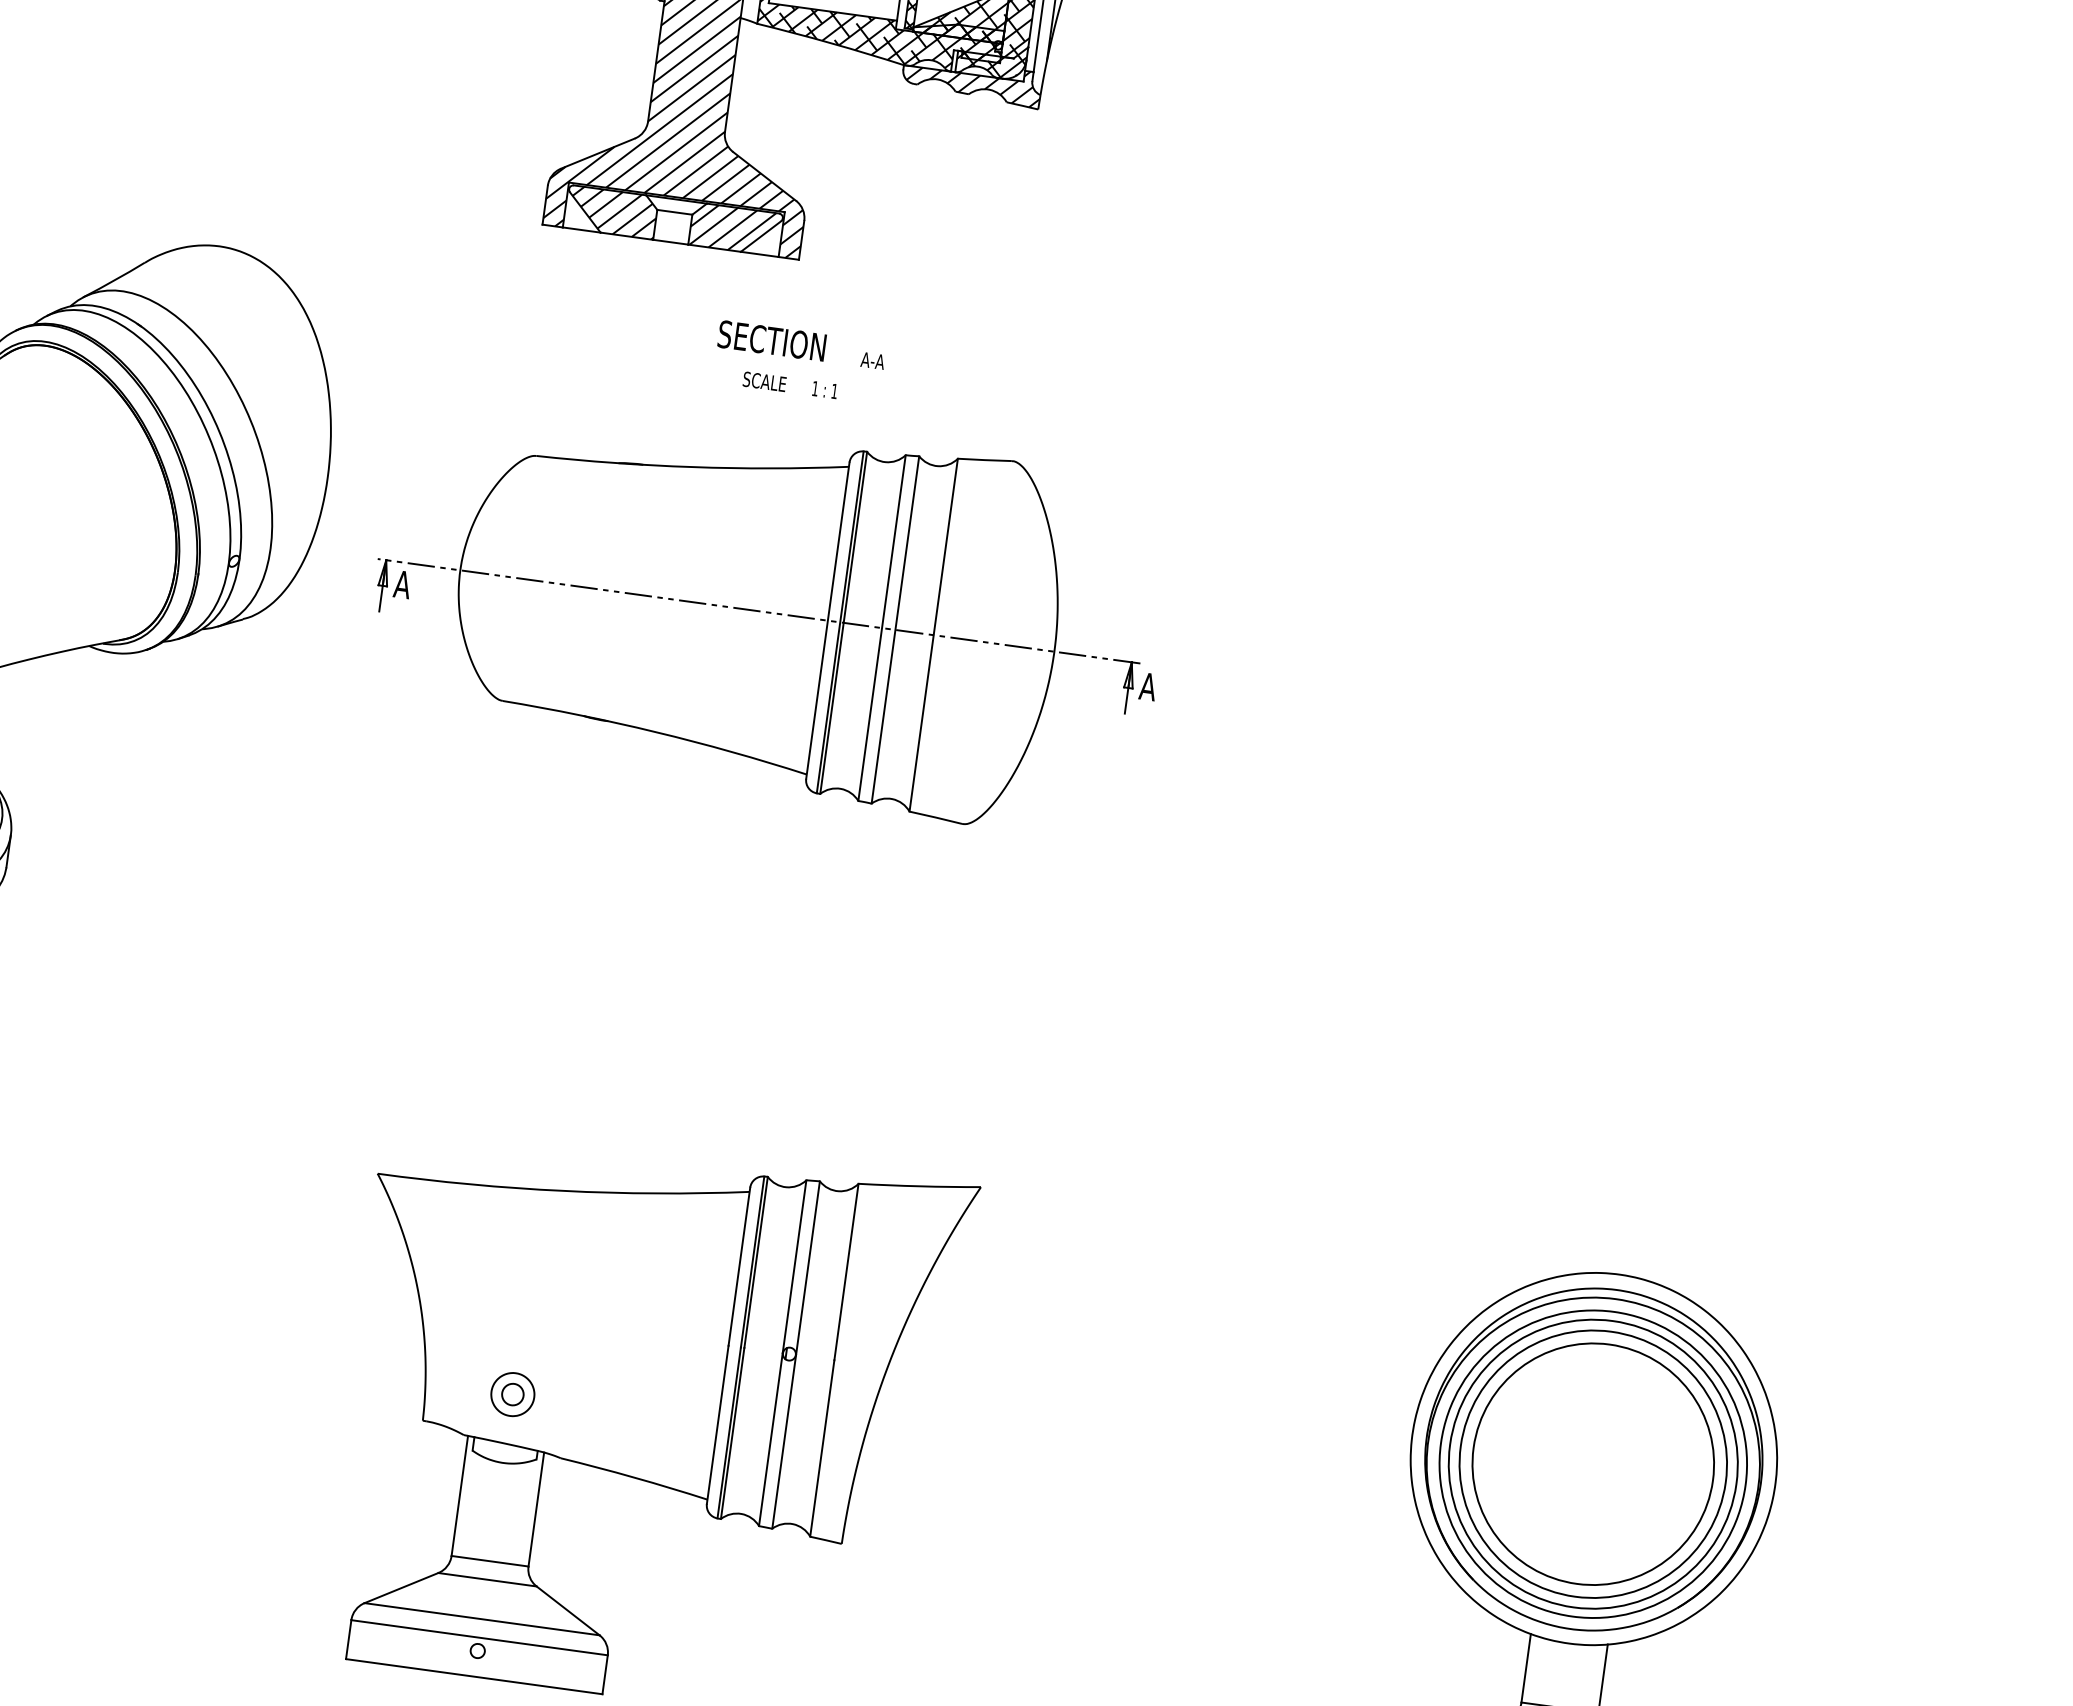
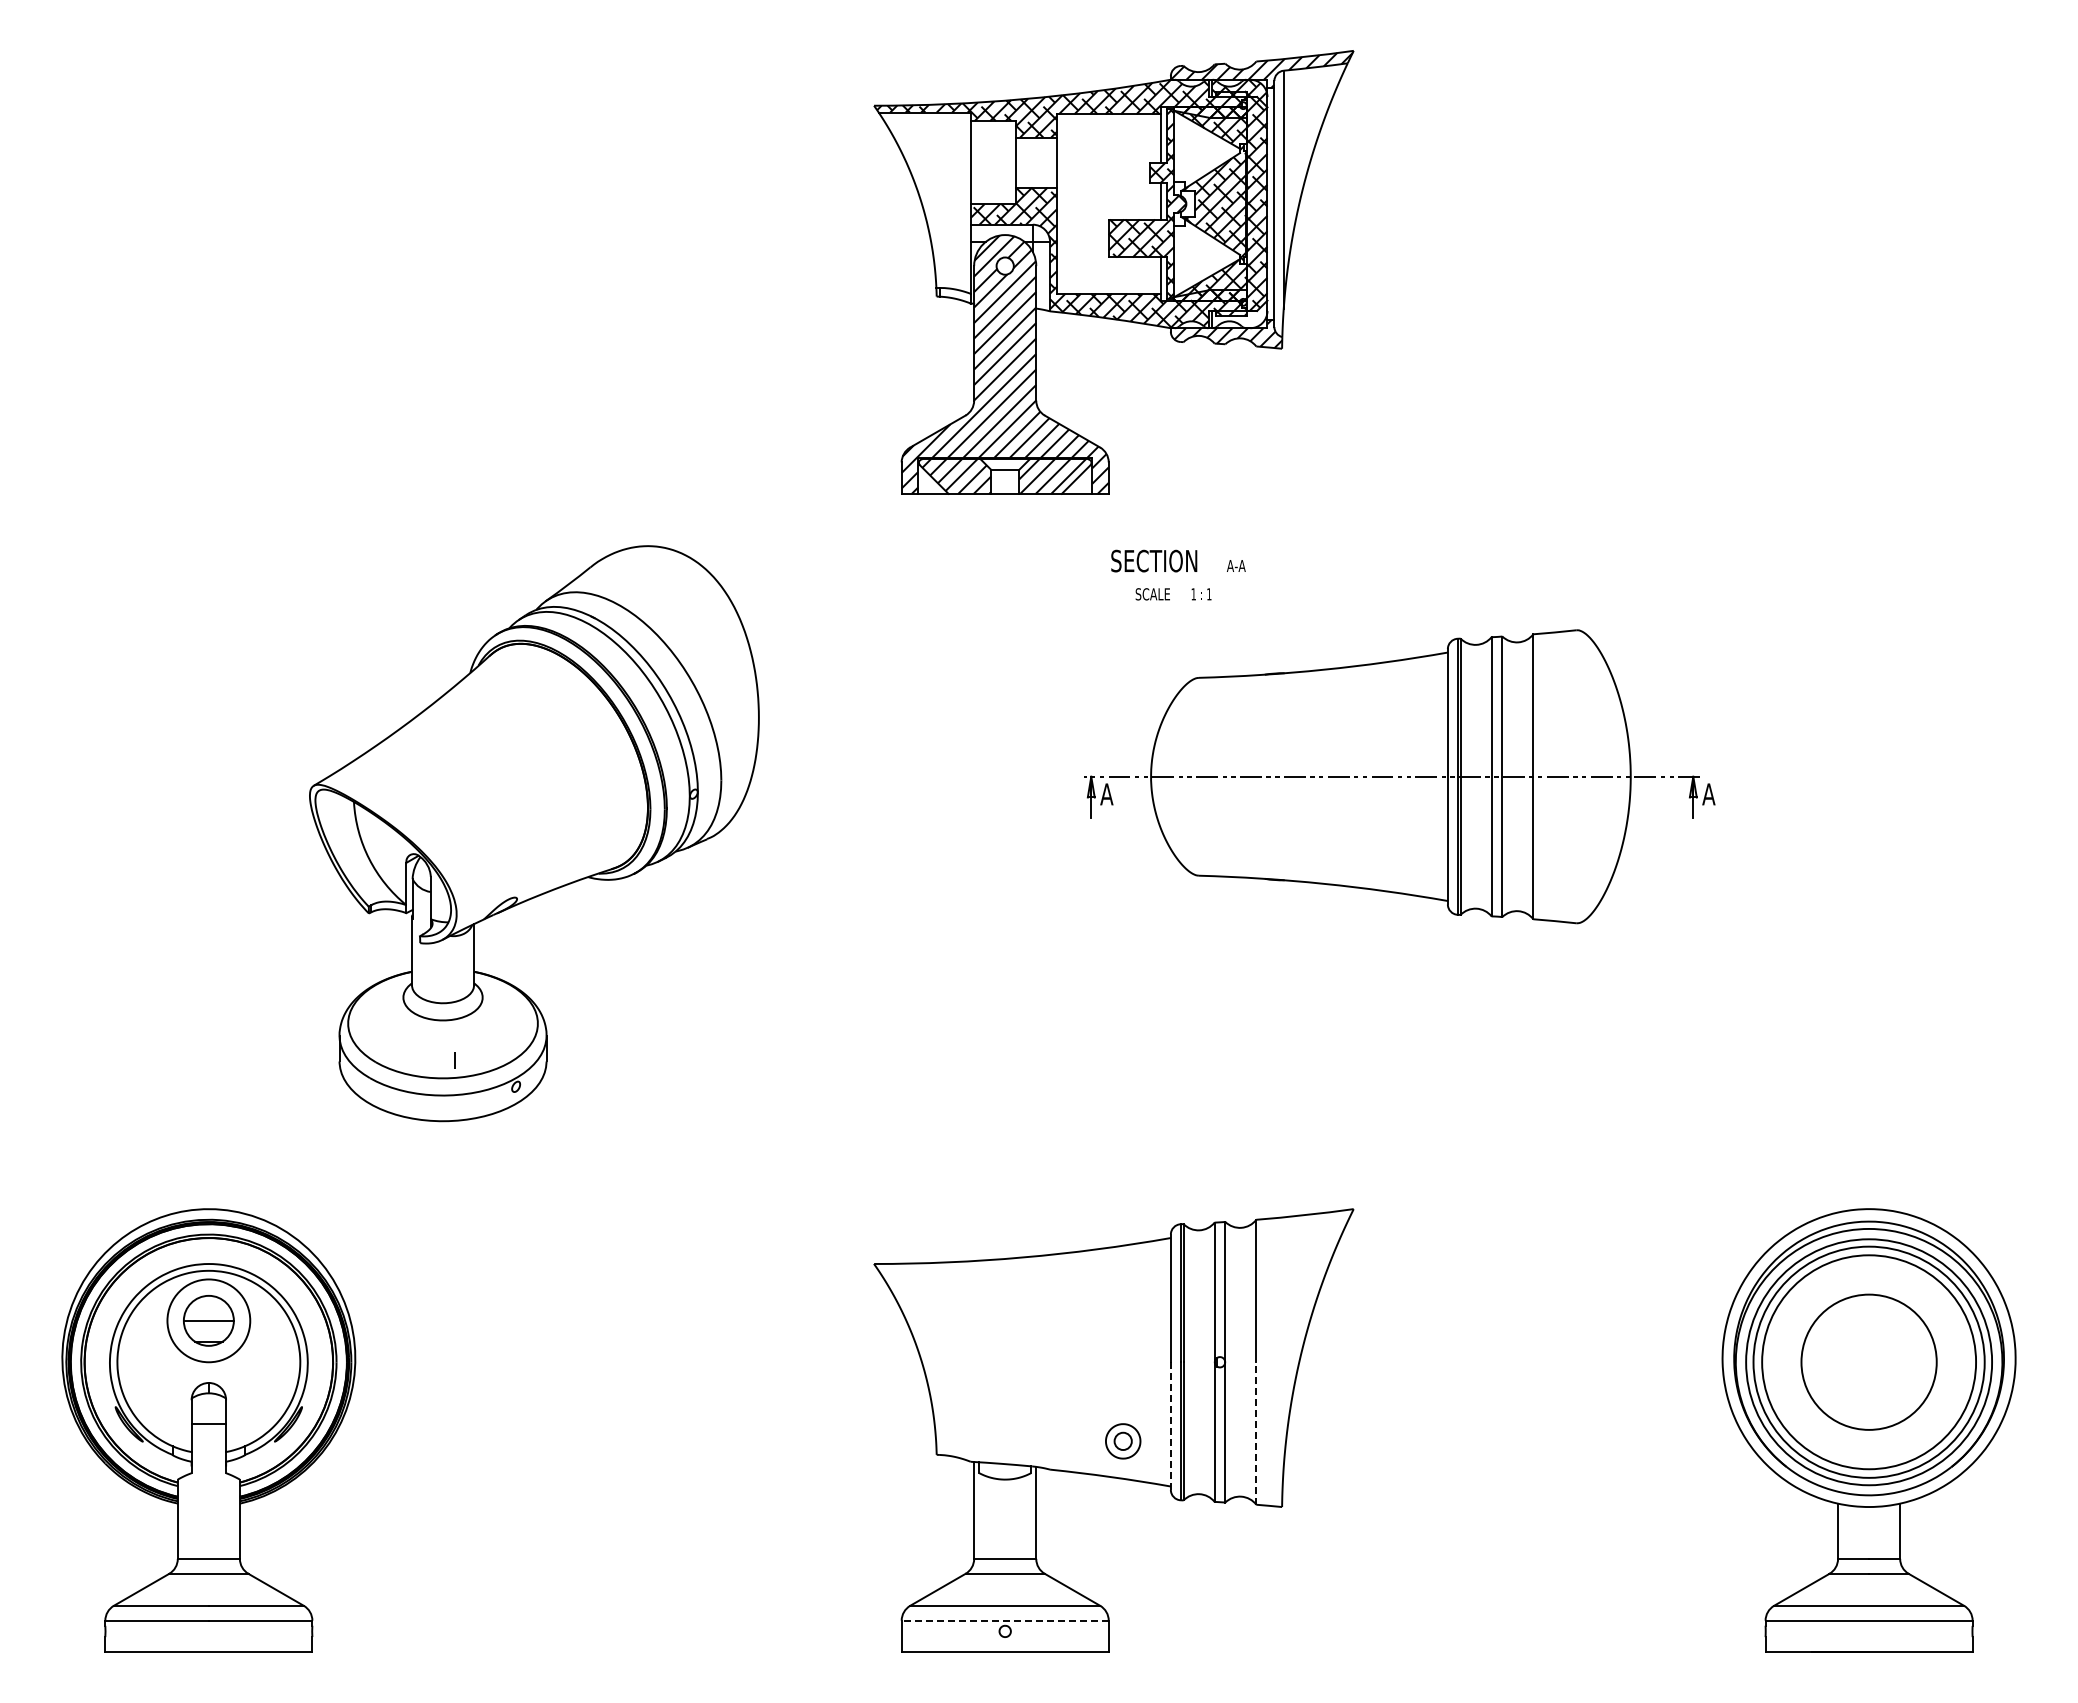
hatch: (990, 63) -> (1239, 317), removed
text: (799, 361) -> (1178, 574), moved
part: (768, 612) -> (1399, 776), moved
part: (513, 1394) -> (1123, 1441), moved
line: (717, 1425) -> (1170, 1426), solid -> dashed
line: (822, 1448) -> (1256, 1433), solid -> dashed
circle: (1592, 1463) -> (1868, 1361), size x0.7
line: (479, 1637) -> (1005, 1620), solid -> dashed

